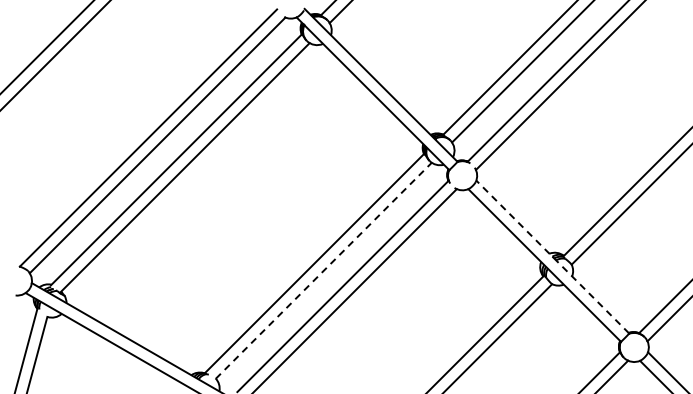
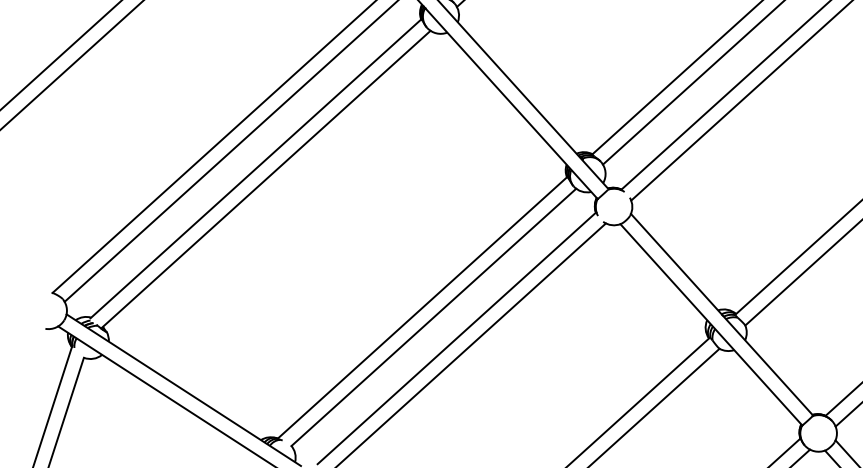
line: (552, 256) -> (721, 314), dashed -> solid
line: (323, 270) -> (433, 317), dashed -> solid

